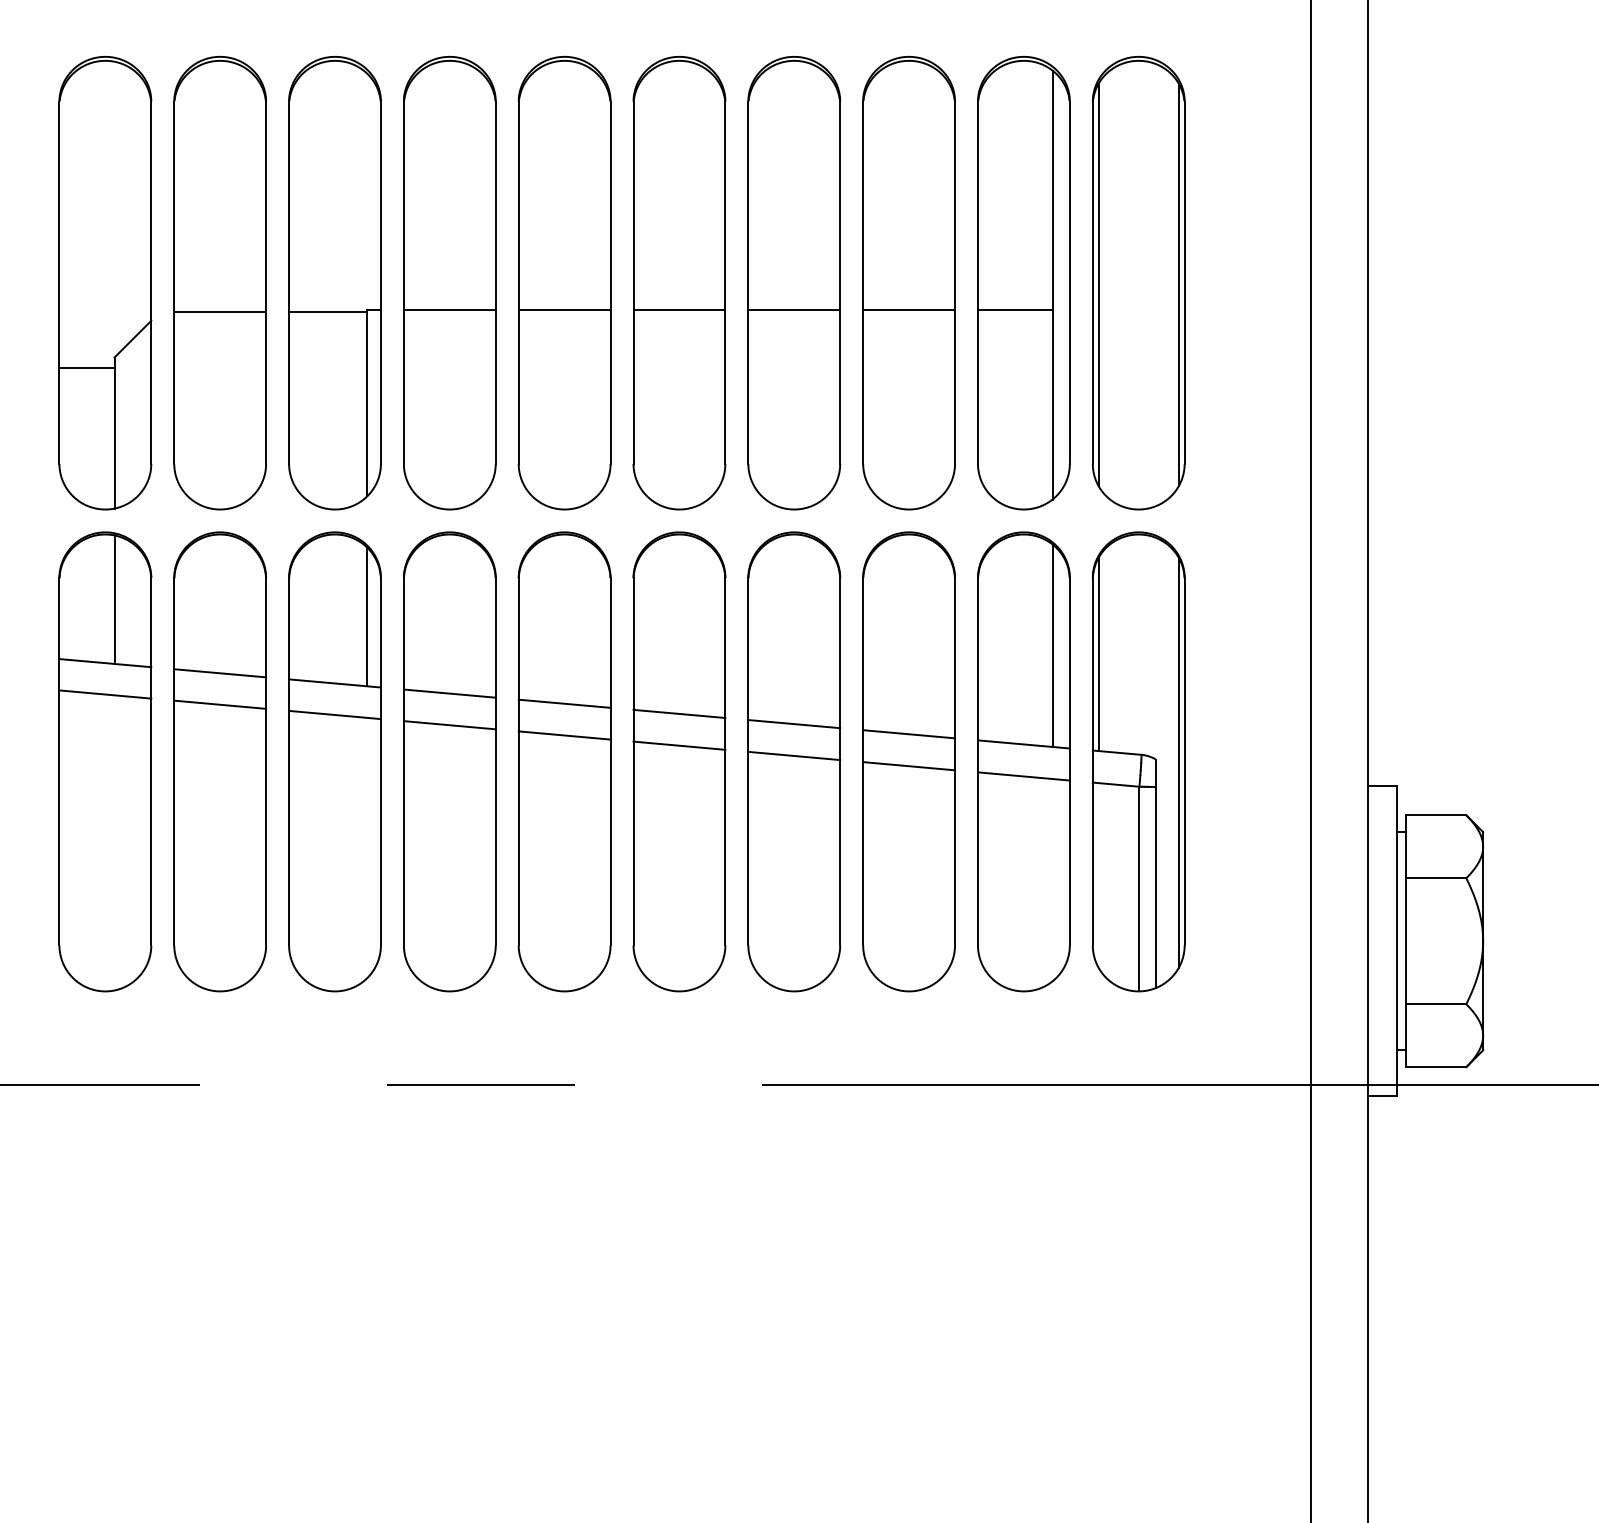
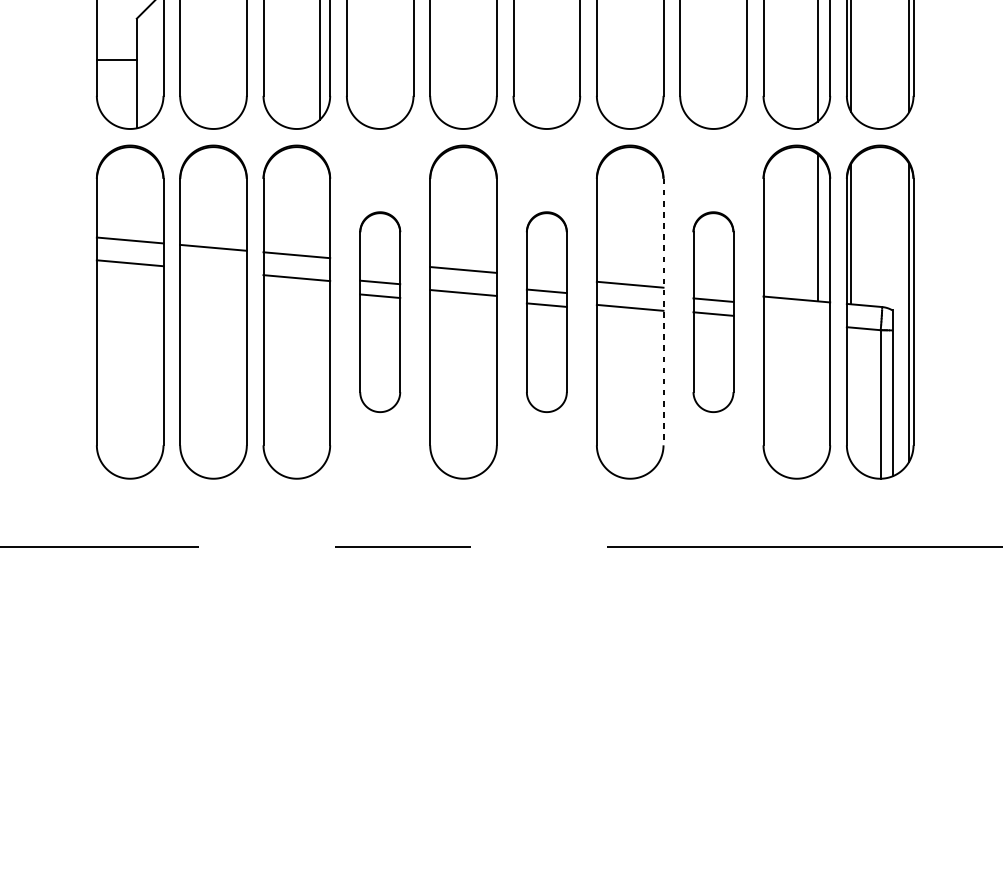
line: (86, 367) -> (116, 59), moved
line: (114, 599) -> (136, 194), removed
line: (367, 616) -> (320, 206), removed
line: (220, 704) -> (213, 270), removed
part: (449, 761) -> (379, 311), size x0.6
part: (679, 761) -> (546, 311), size x0.6
line: (840, 761) -> (663, 311), solid -> dashed
part: (908, 761) -> (713, 311), size x0.6
line: (1023, 776) -> (796, 322), removed

